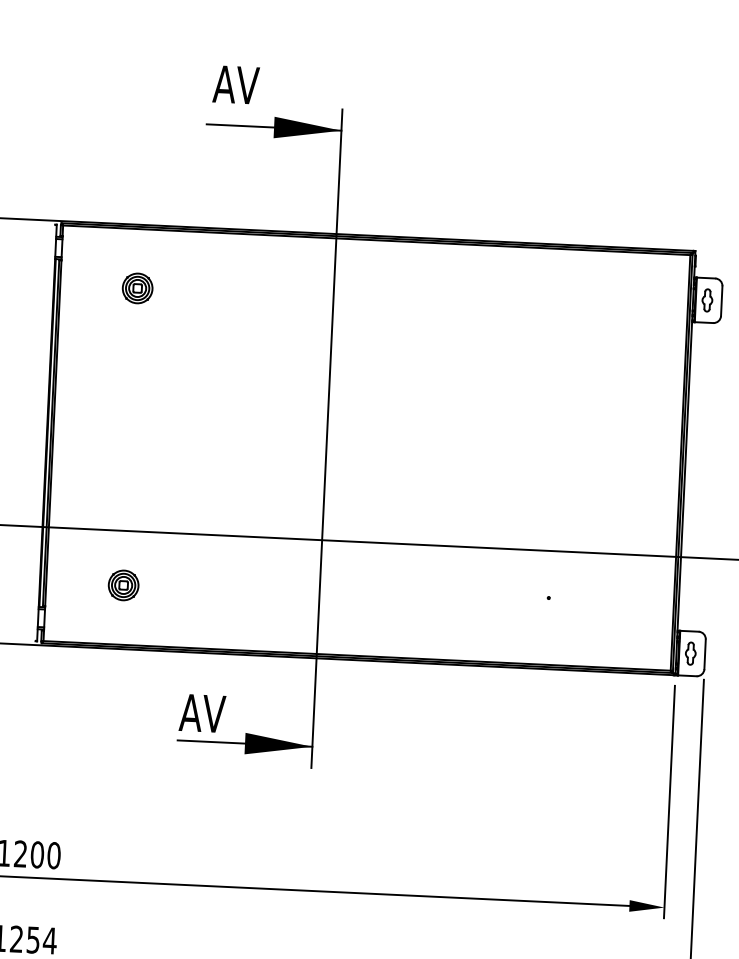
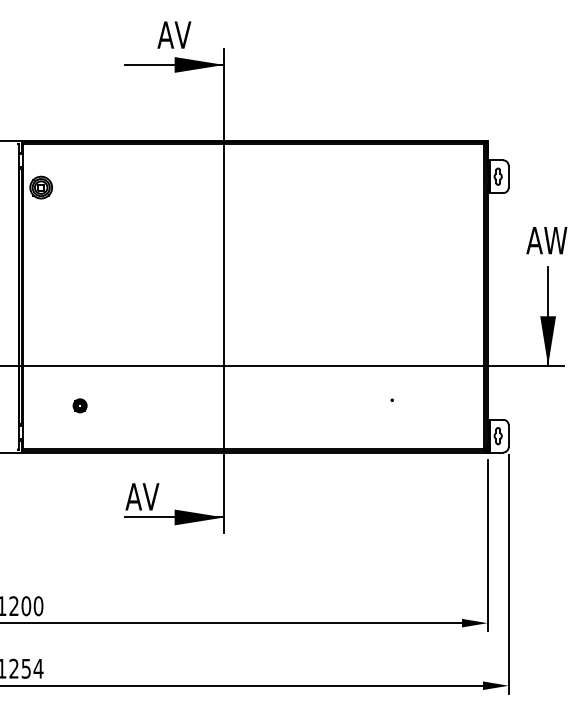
text: (236, 84) -> (174, 34), moved
part: (136, 288) -> (40, 187), moved
part: (122, 585) -> (79, 405), size x0.6

